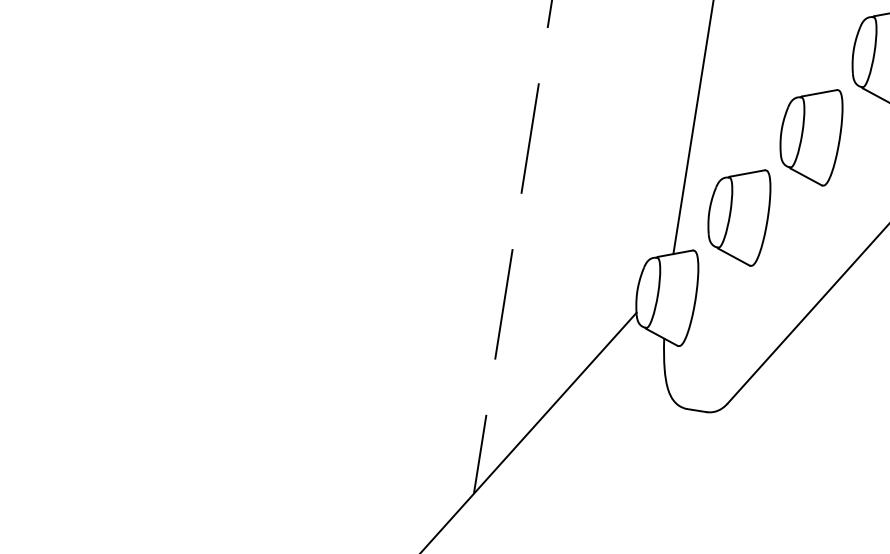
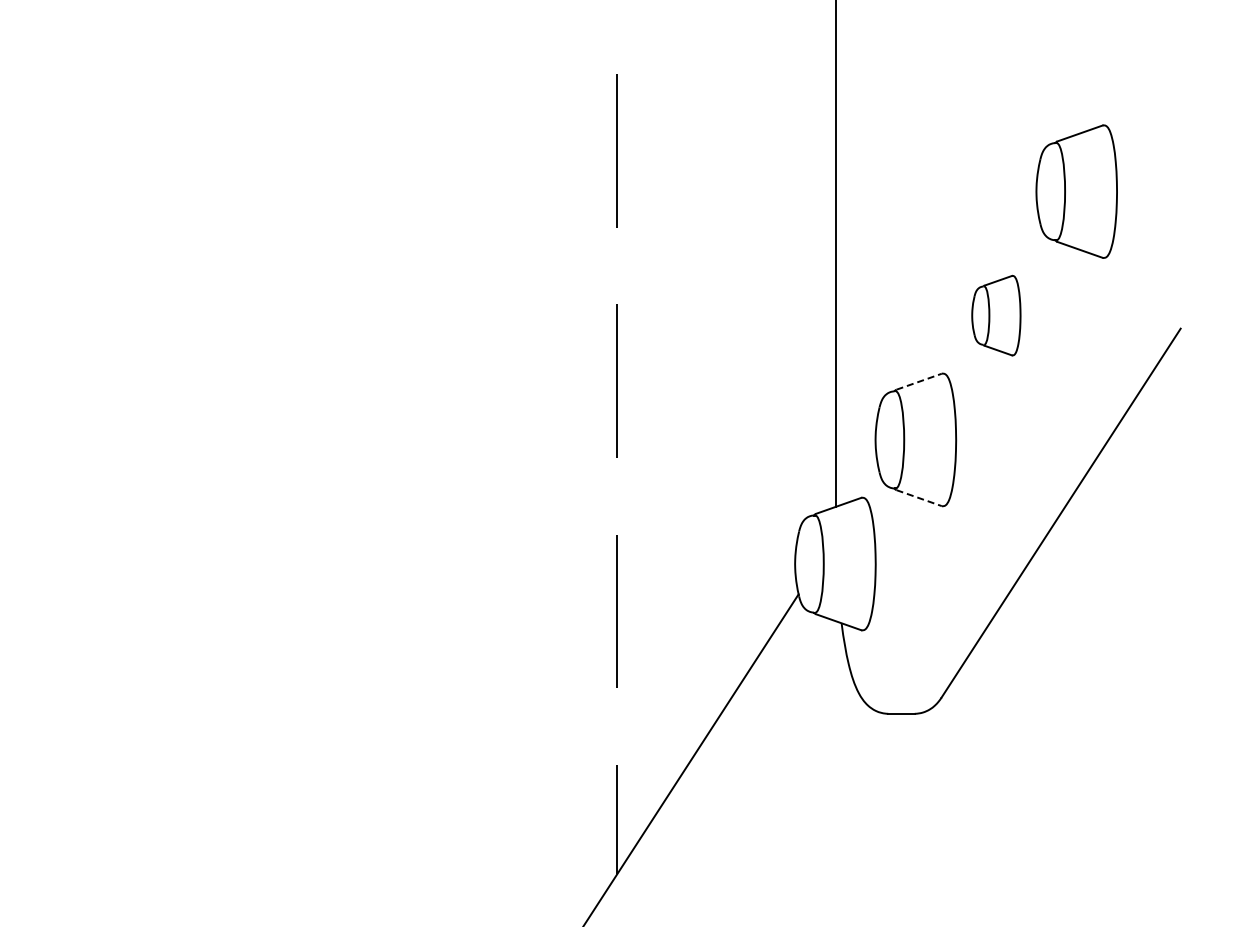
part: (810, 134) -> (996, 315), size x0.6
line: (747, 173) -> (919, 381), solid -> dashed
line: (734, 257) -> (919, 498), solid -> dashed

